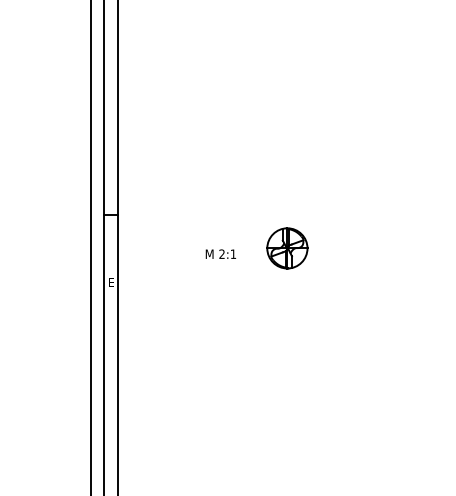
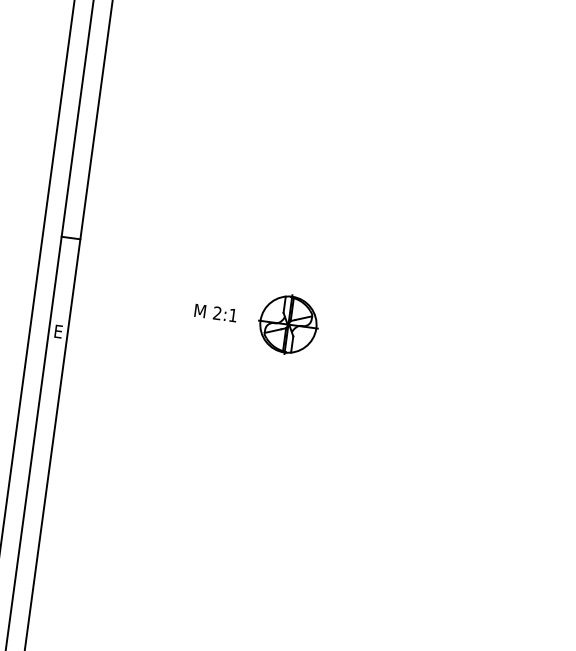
part: (287, 248) -> (288, 324), moved

